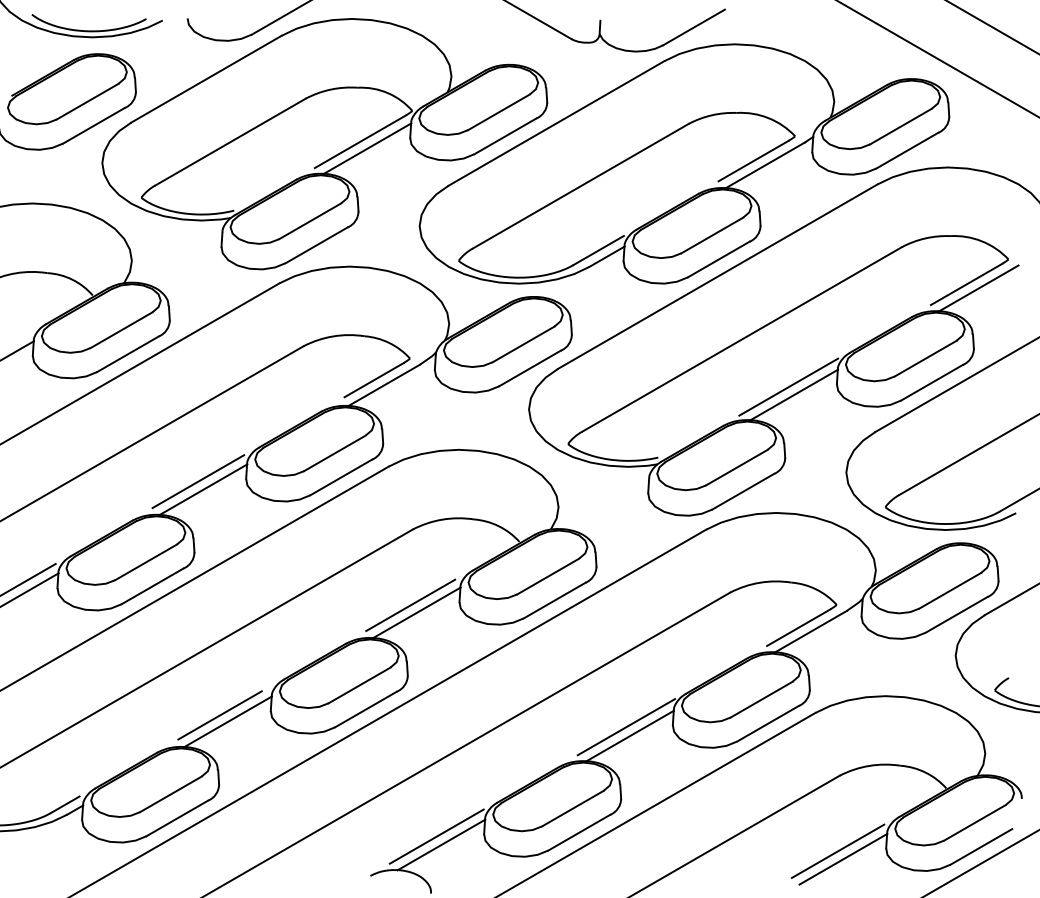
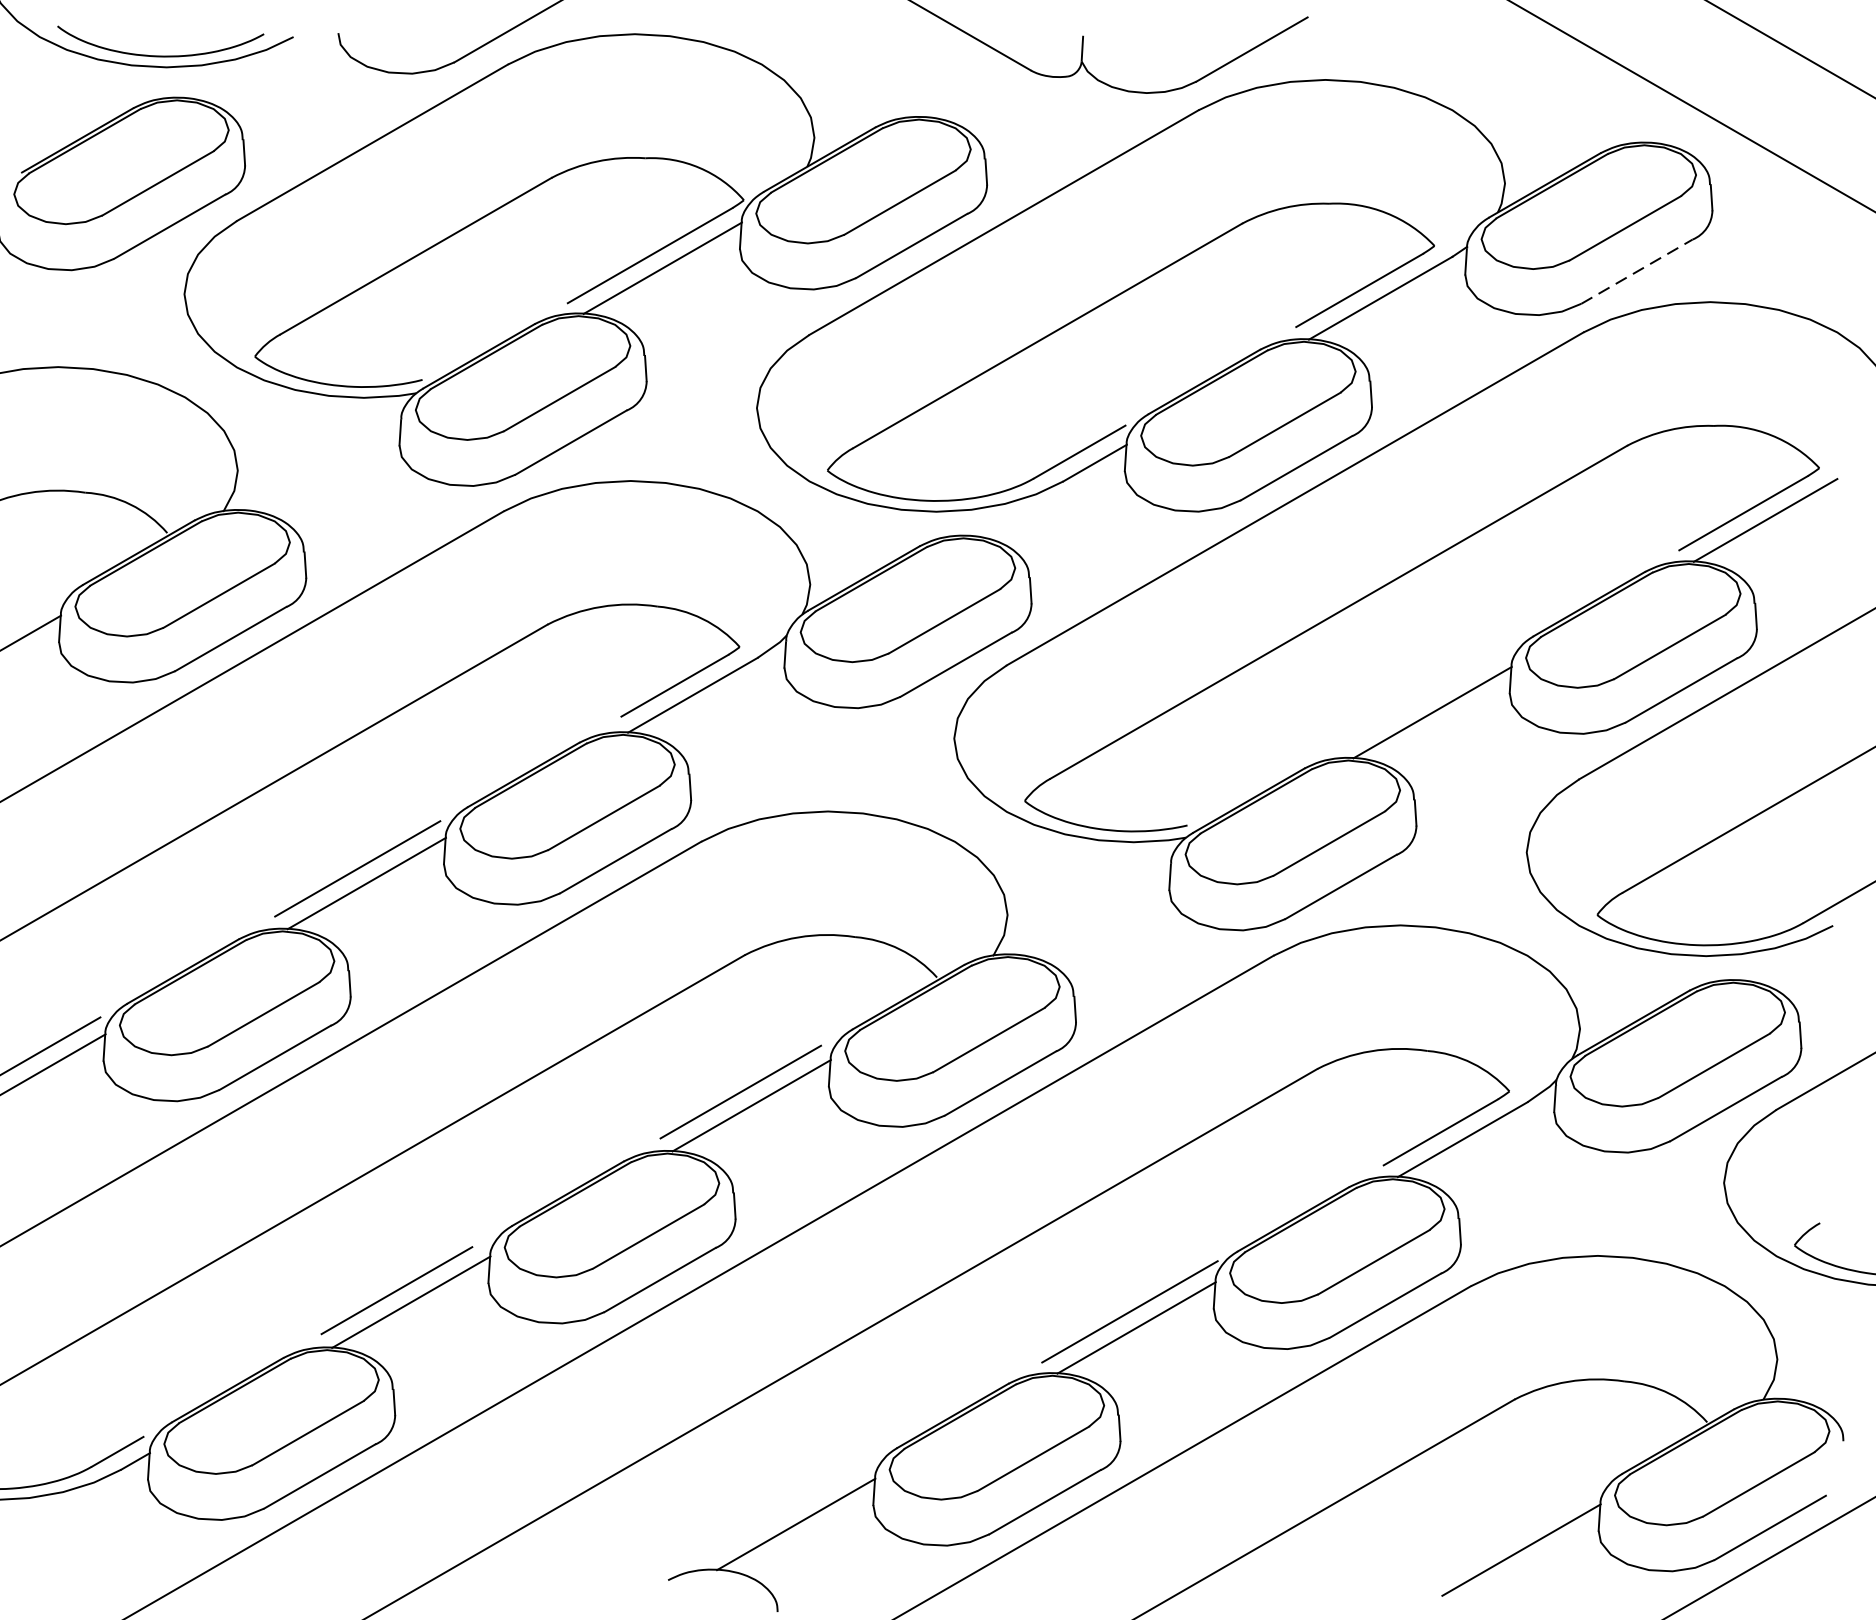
line: (907, 150) -> (1637, 271), solid -> dashed
line: (788, 386) -> (1422, 697), removed
line: (436, 836) -> (787, 1509), removed
line: (837, 850) -> (1510, 1534), removed

